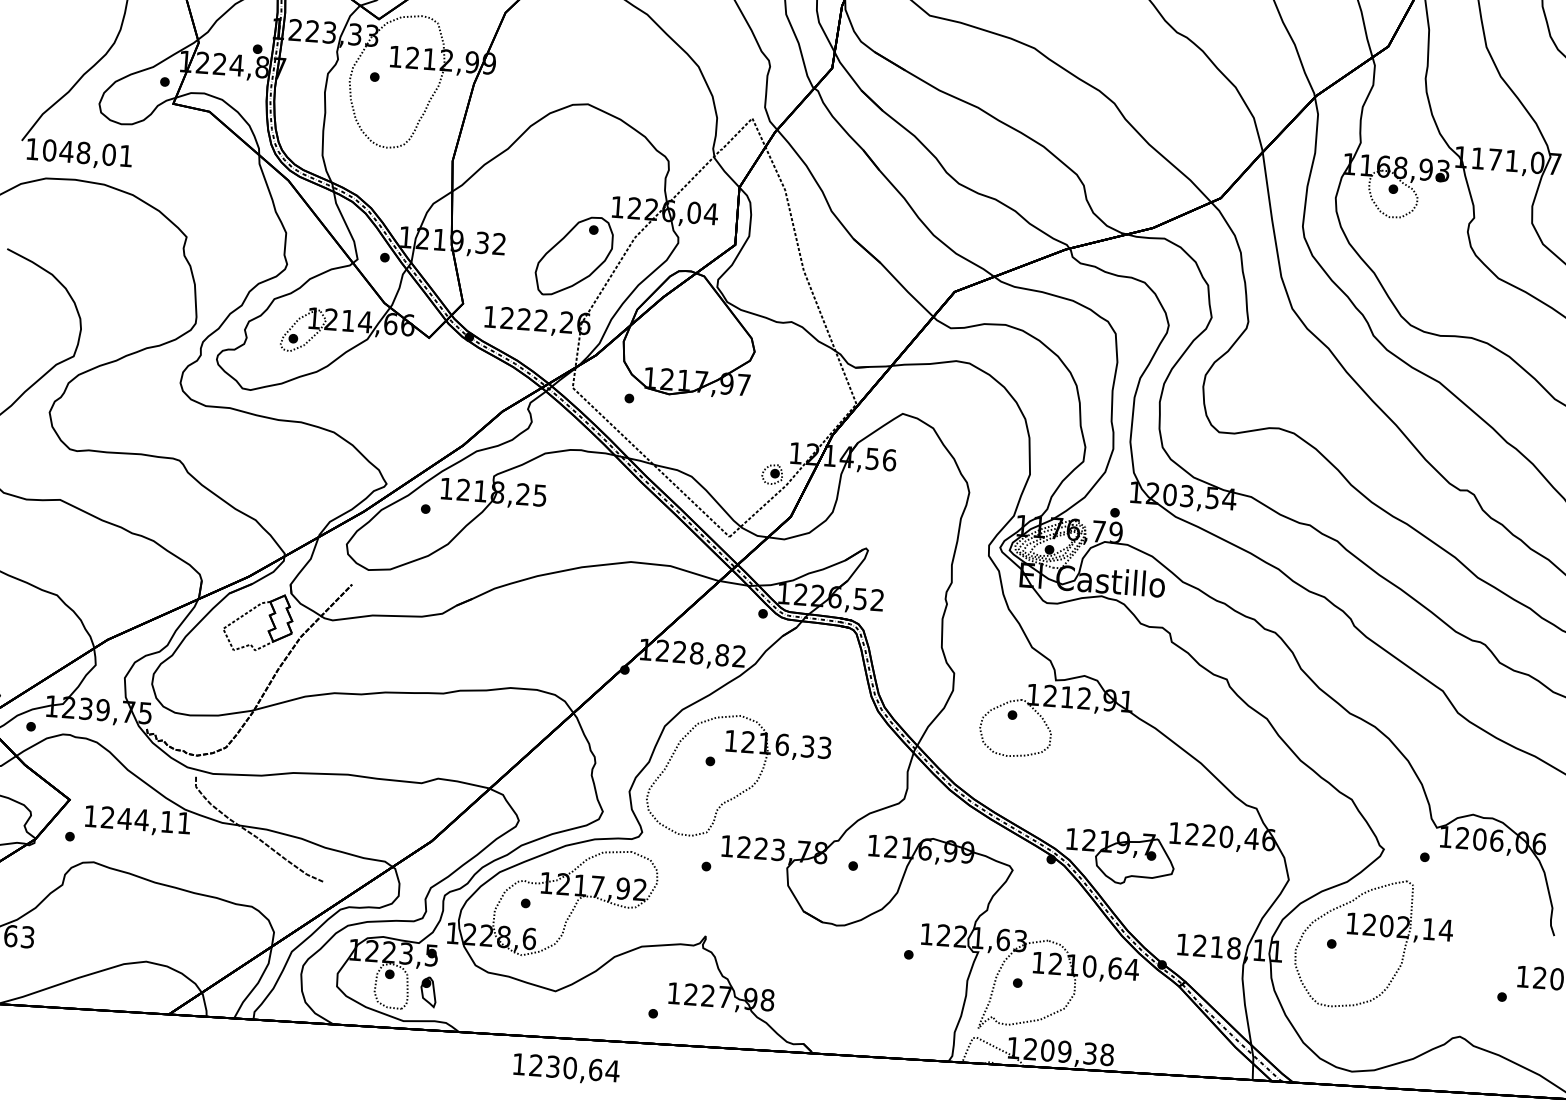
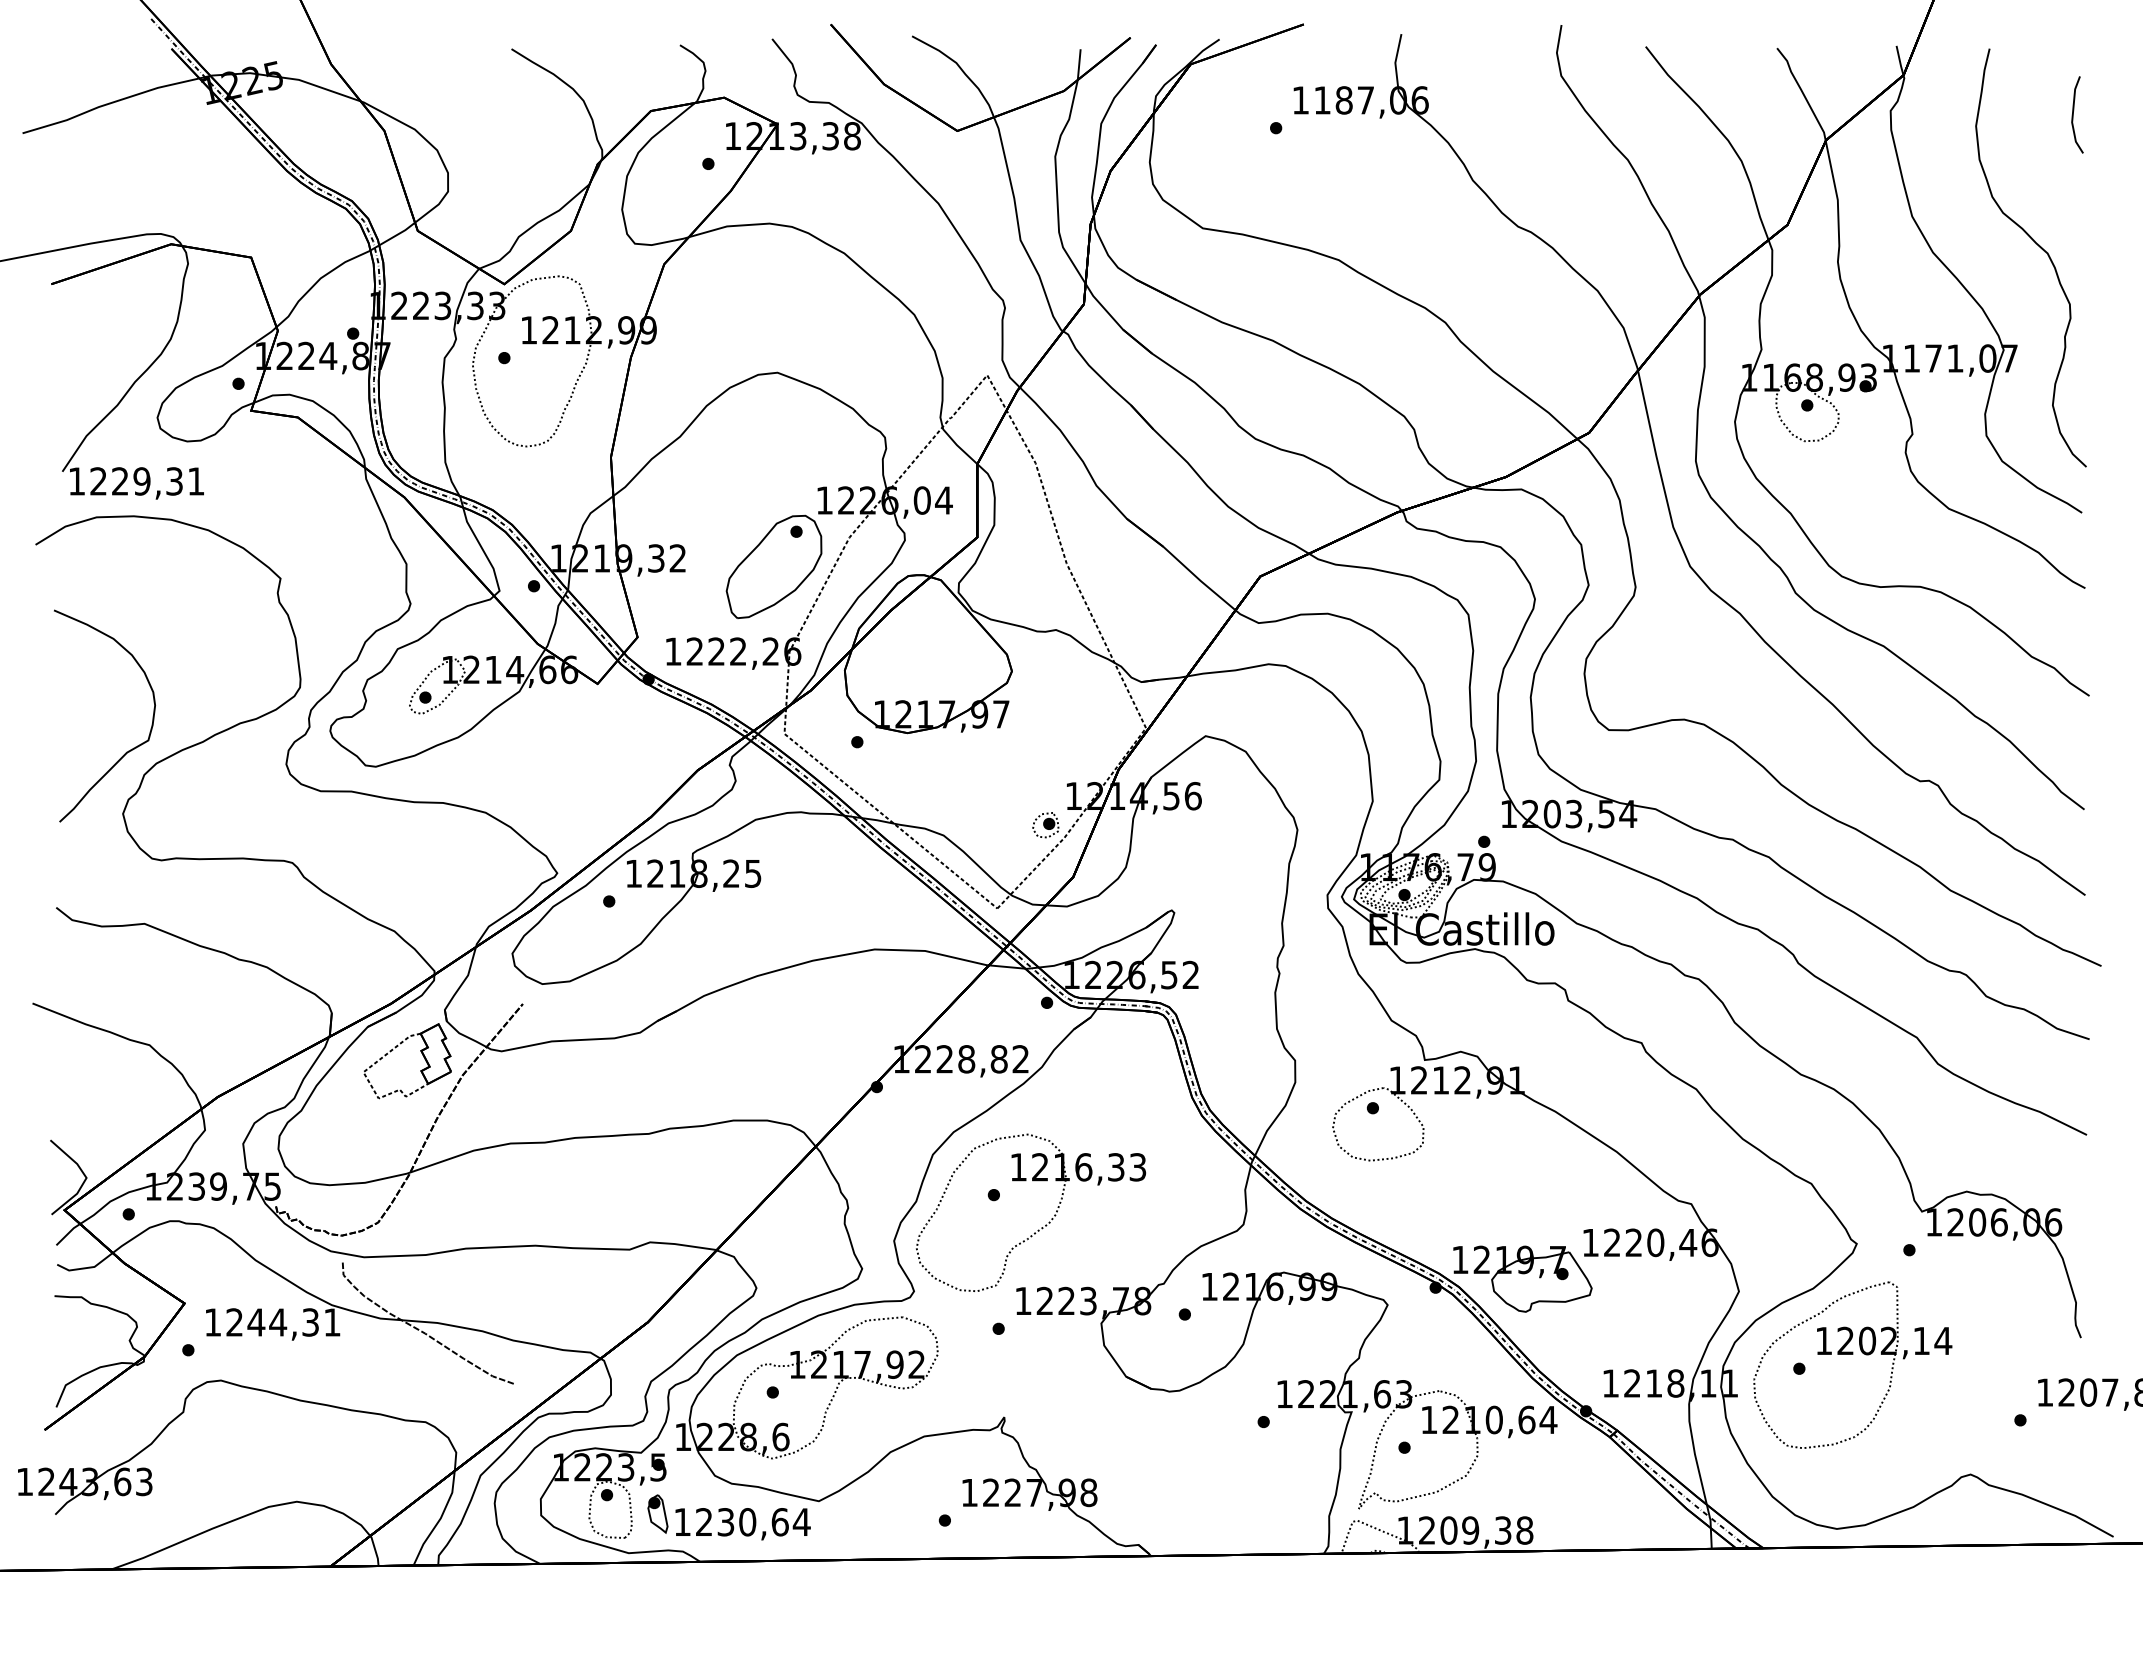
text: (79, 152) -> (136, 481), 1048,01 -> 1229,31
text: (167, 821) -> (310, 1322), 1244,11 -> 1244,31
text: (566, 1069) -> (742, 1524), moved

